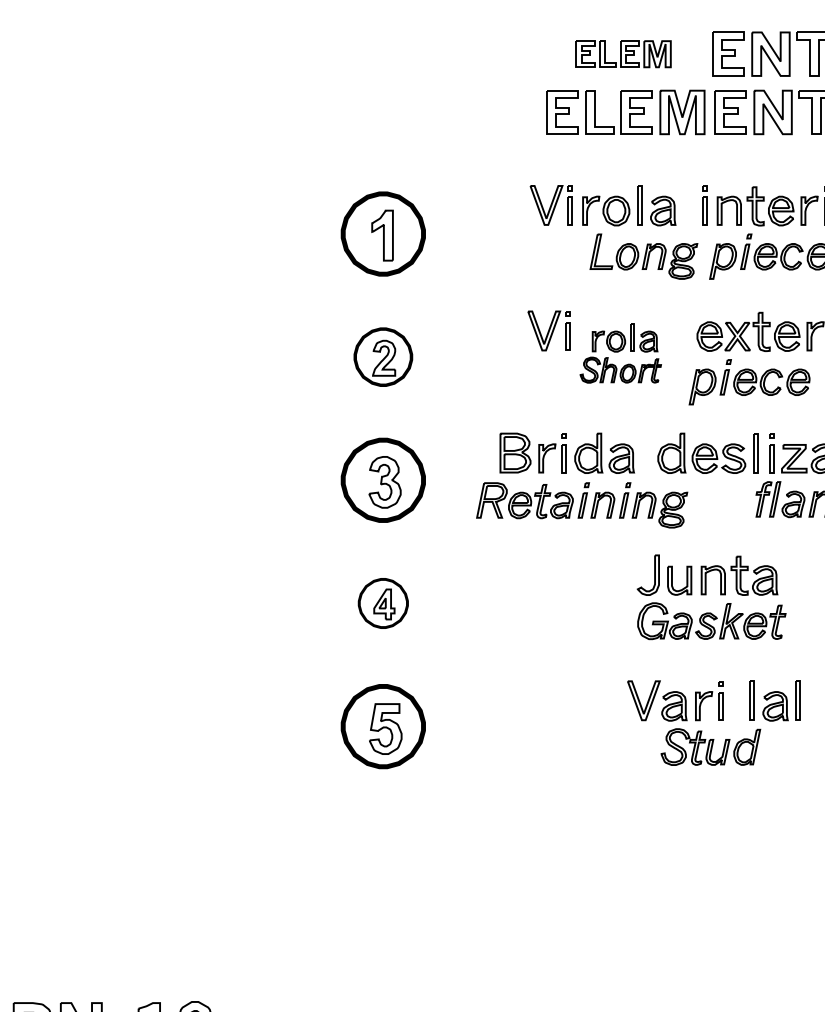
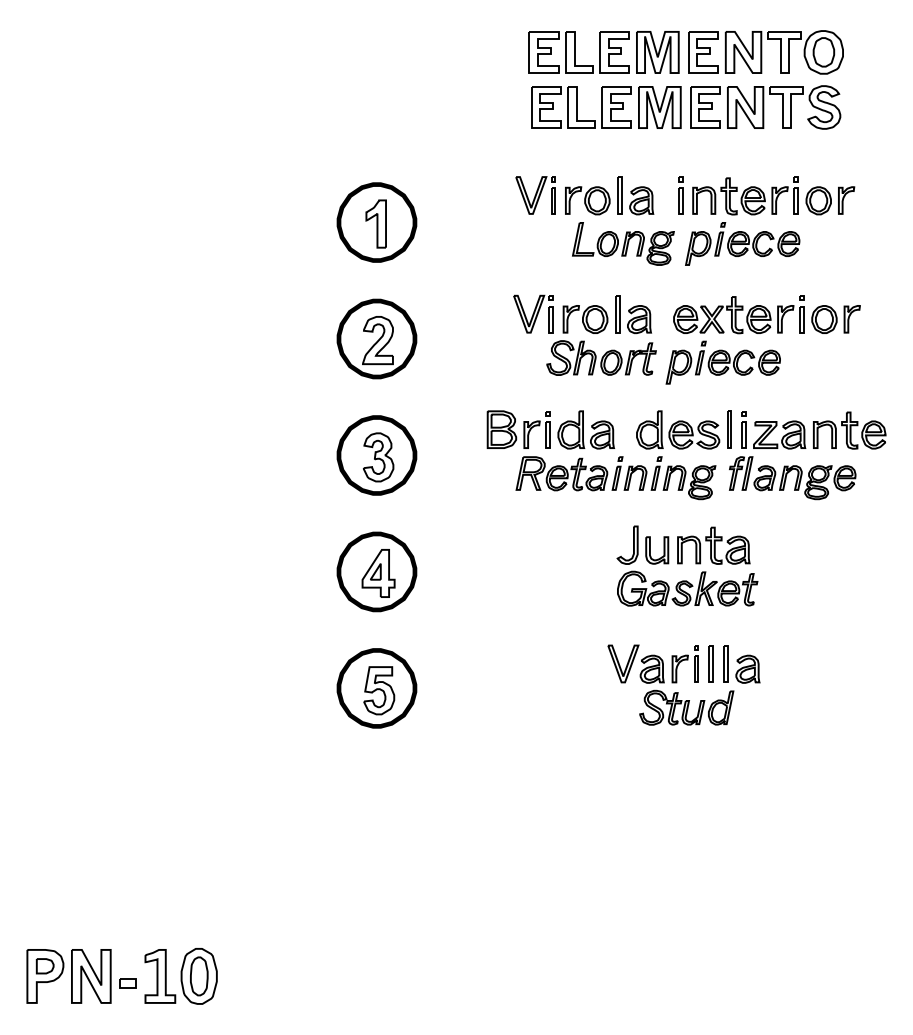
part: (622, 54) -> (603, 52), size x1.67
part: (620, 353) -> (601, 335), size x1.43
part: (382, 356) -> (376, 338), size x1.43
part: (581, 505) -> (615, 478), moved
part: (382, 602) -> (376, 571), size x1.67
part: (797, 700) -> (710, 663), moved

